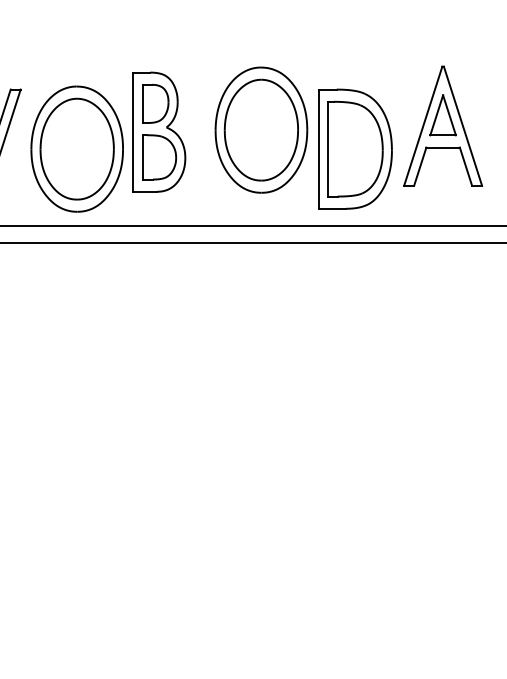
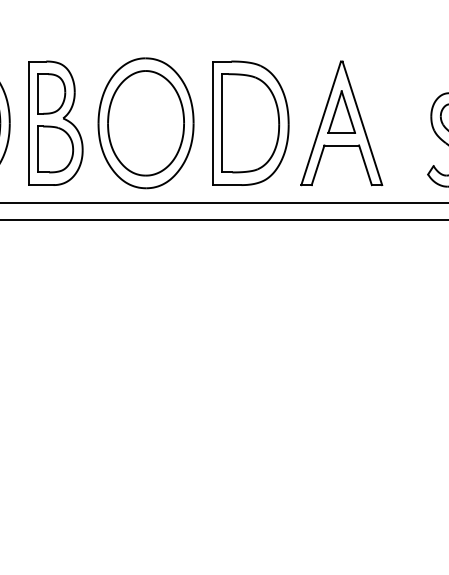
part: (442, 125) -> (341, 122), moved
part: (261, 129) -> (146, 122), moved
part: (159, 131) -> (55, 122), moved

